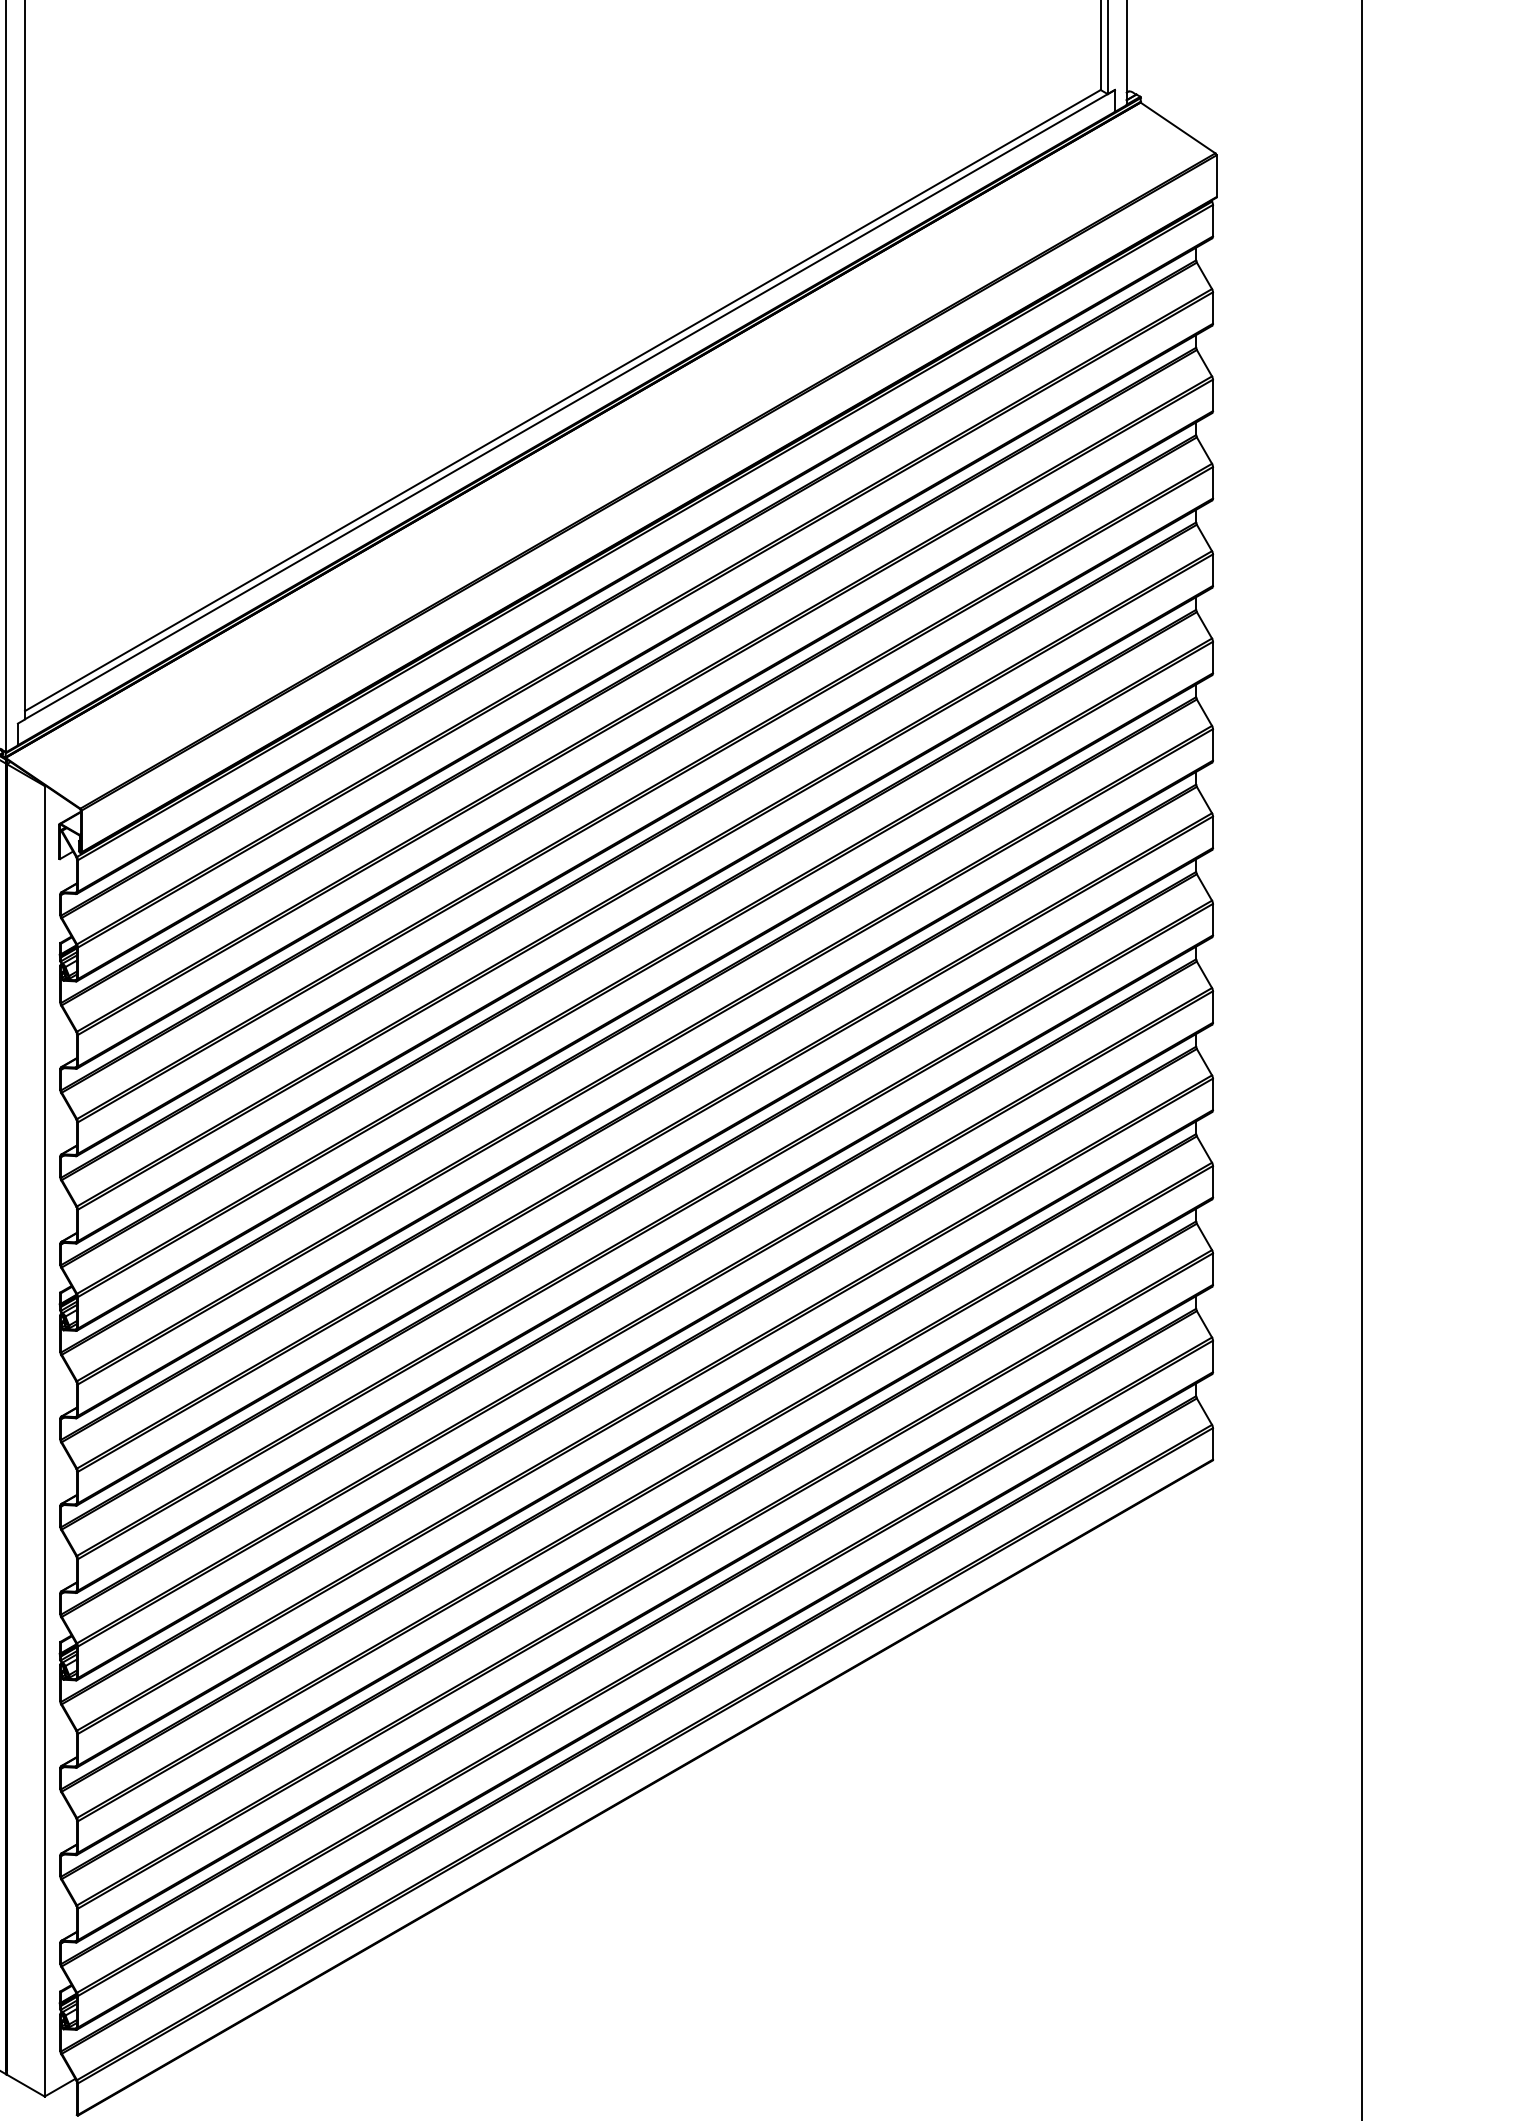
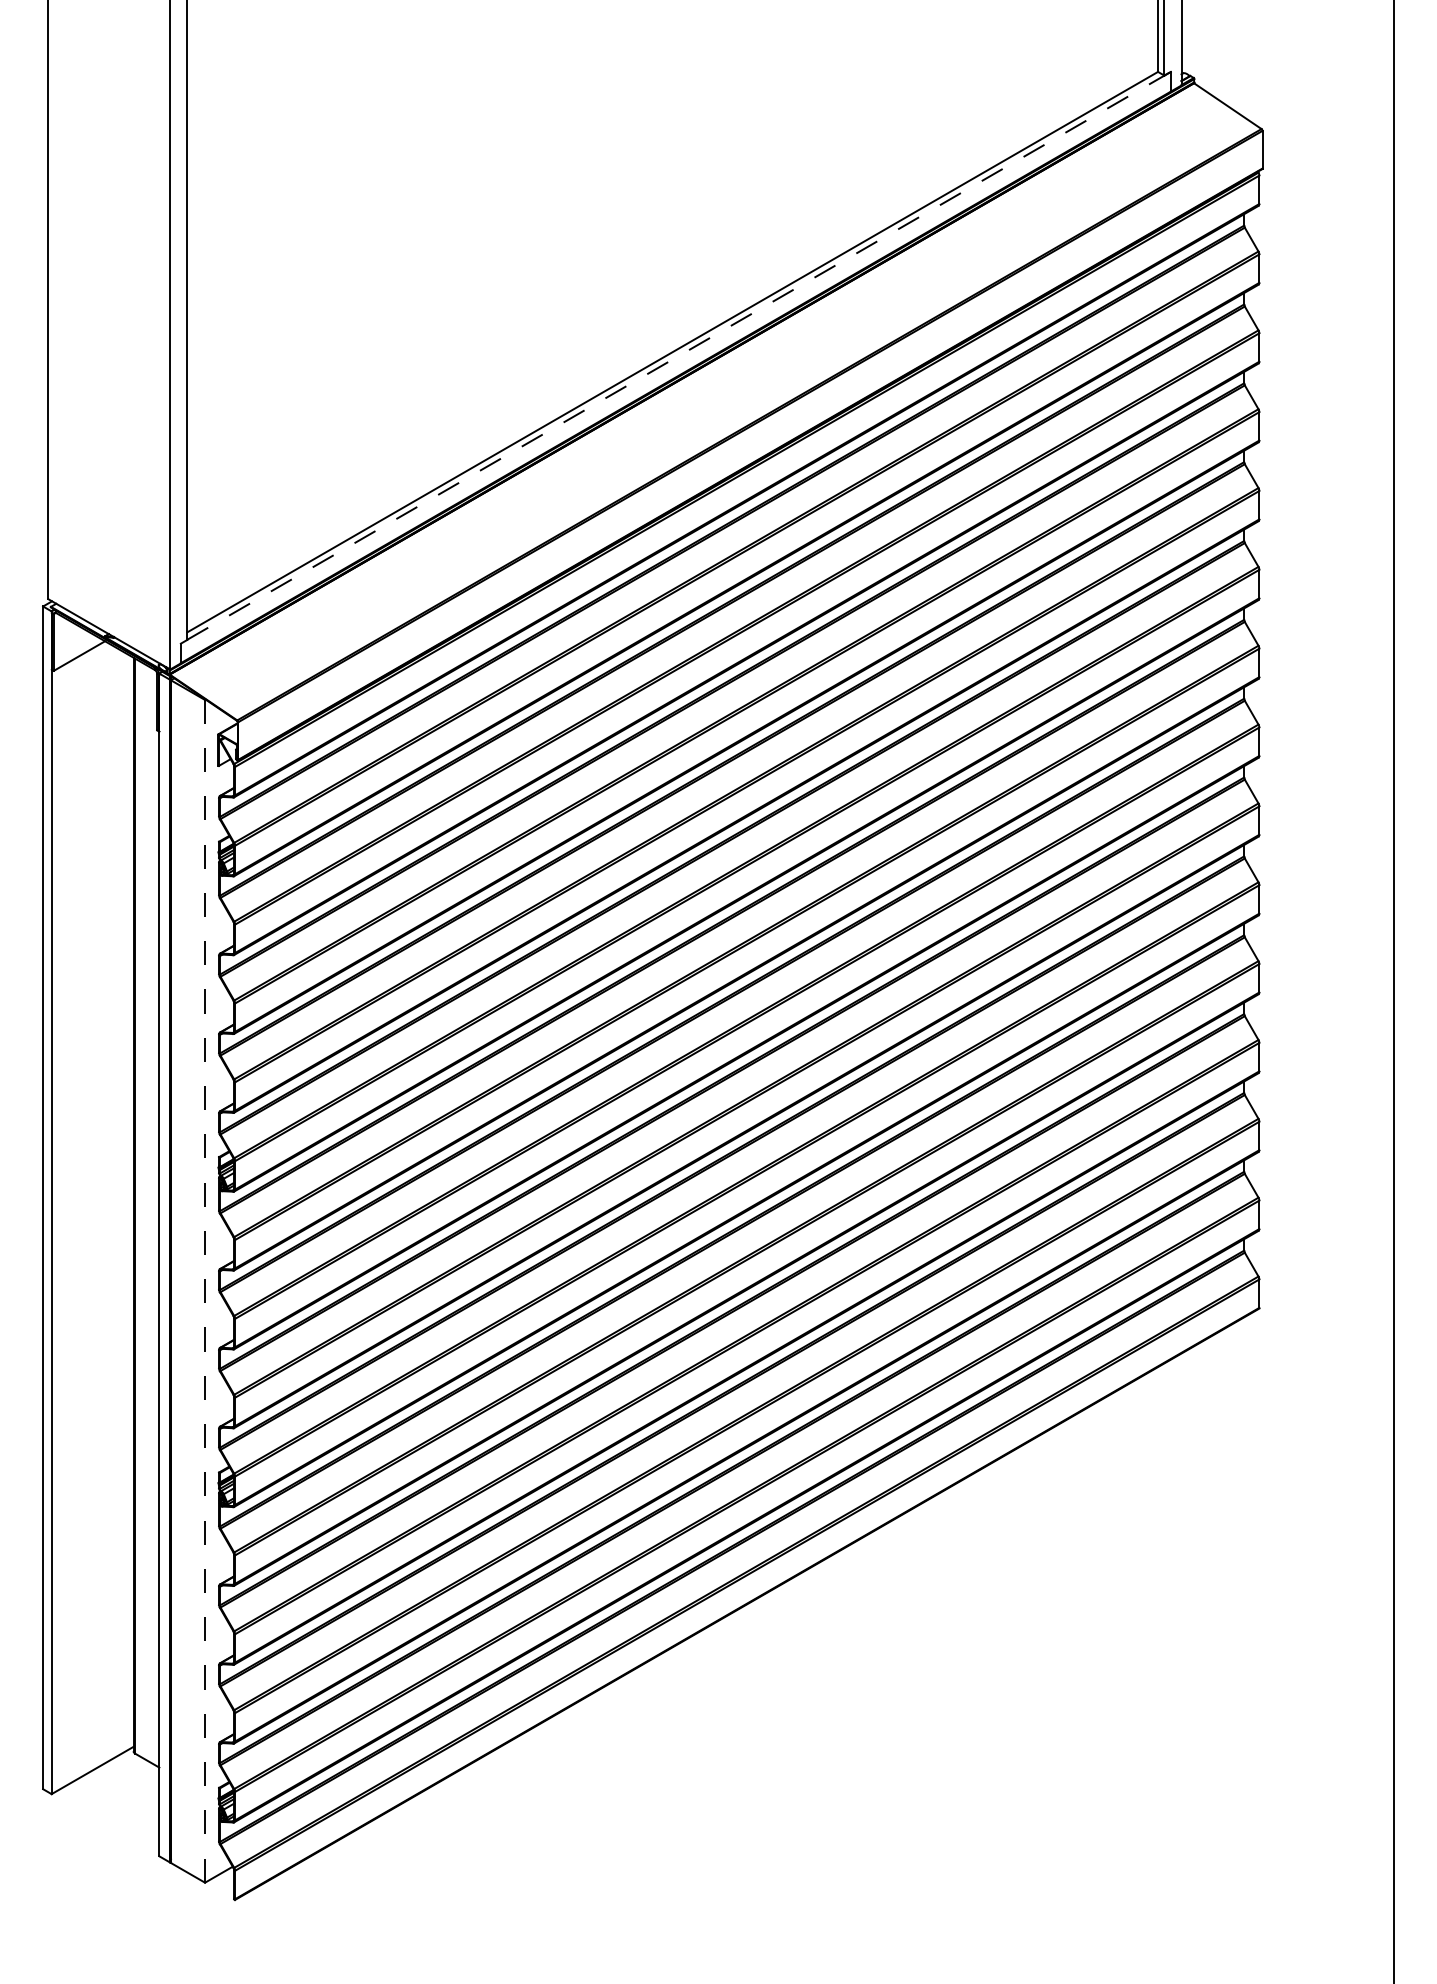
line: (570, 404) -> (679, 355), solid -> dashed
line: (45, 1440) -> (205, 1290), solid -> dashed

